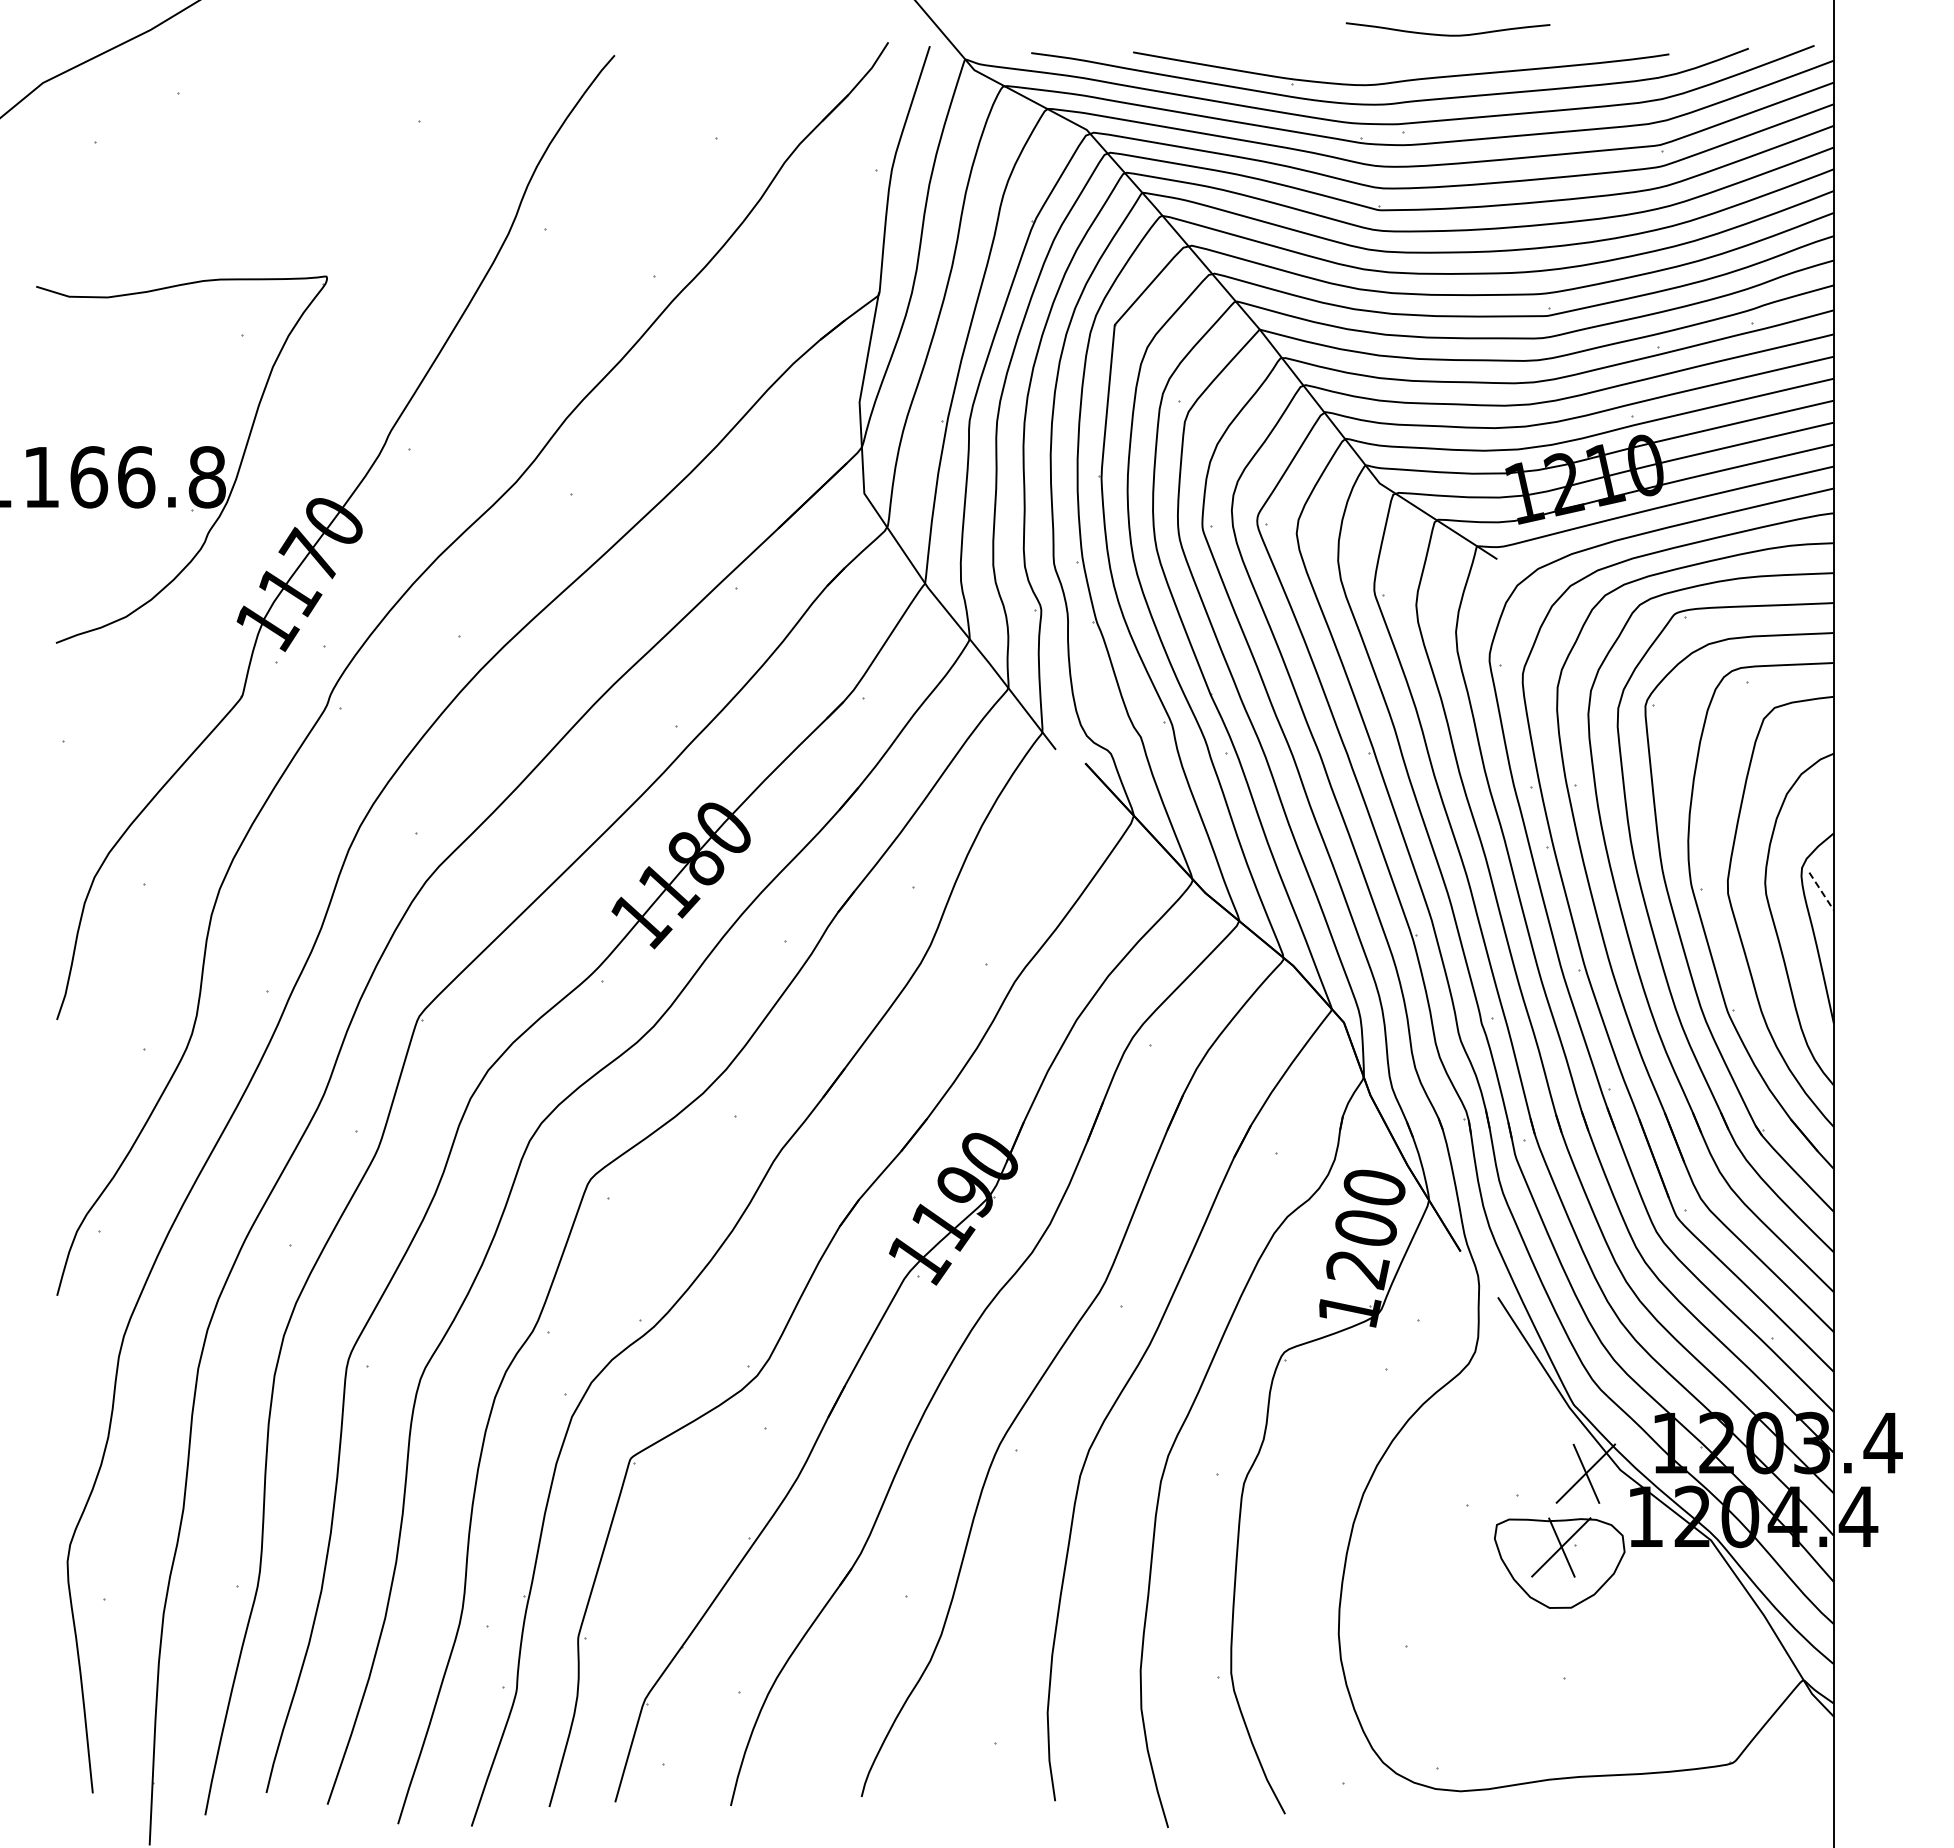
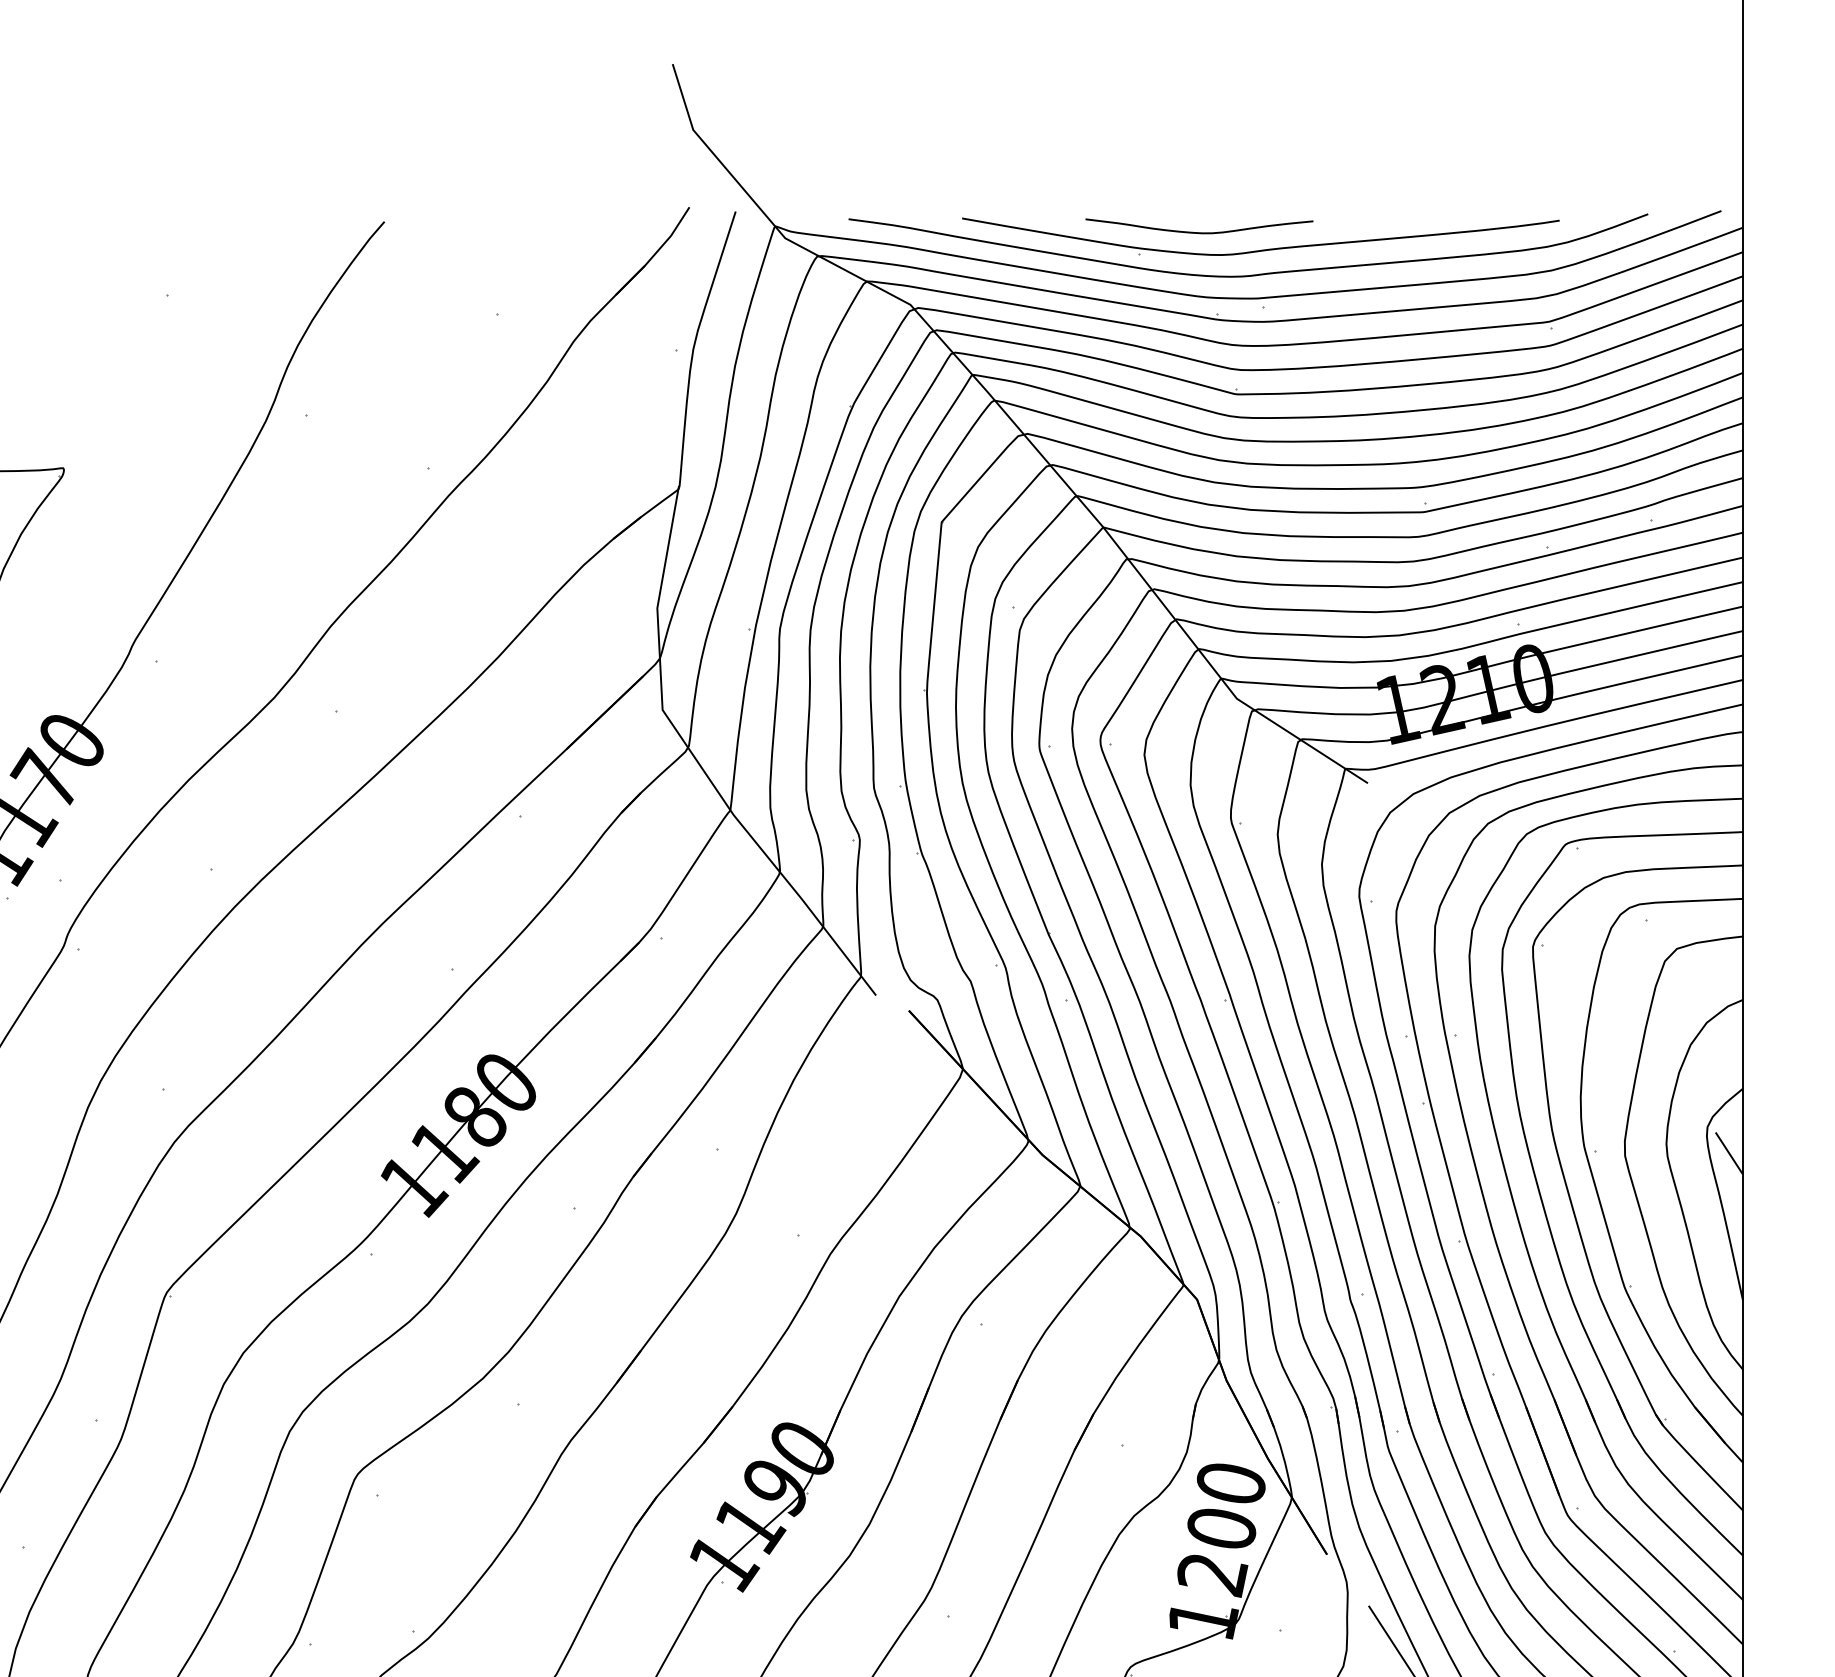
curve: (1447, 34) -> (1198, 231), moved
line: (1821, 891) -> (1729, 1153), dashed -> solid

